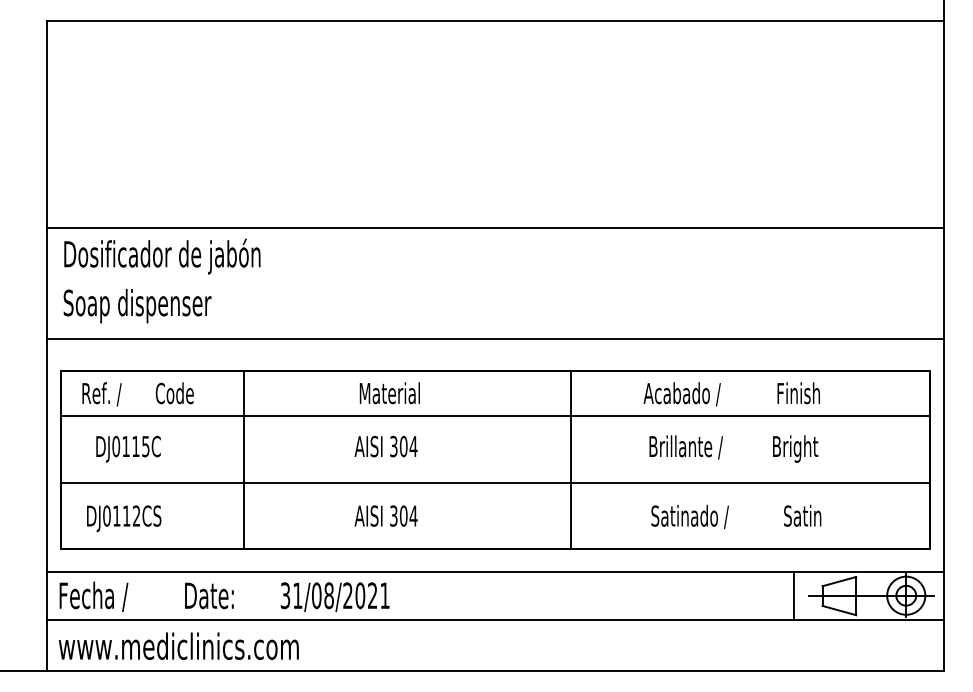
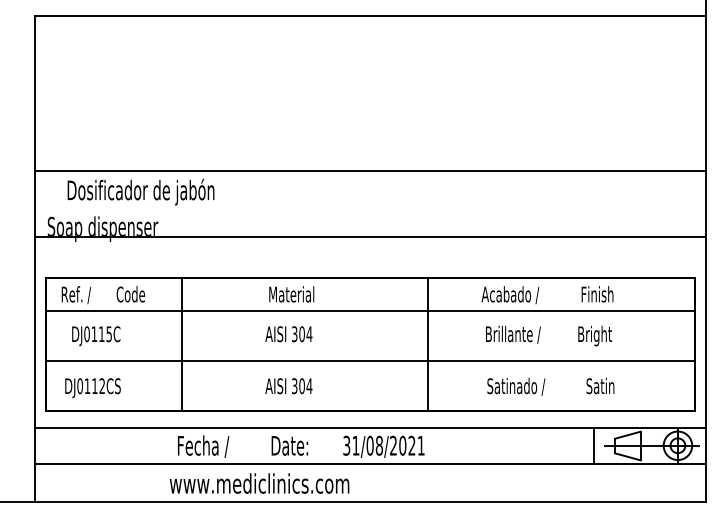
text: (162, 256) -> (141, 192), moved
line: (494, 339) -> (369, 236), moved
text: (224, 596) -> (301, 446), moved
text: (178, 645) -> (259, 482), moved

